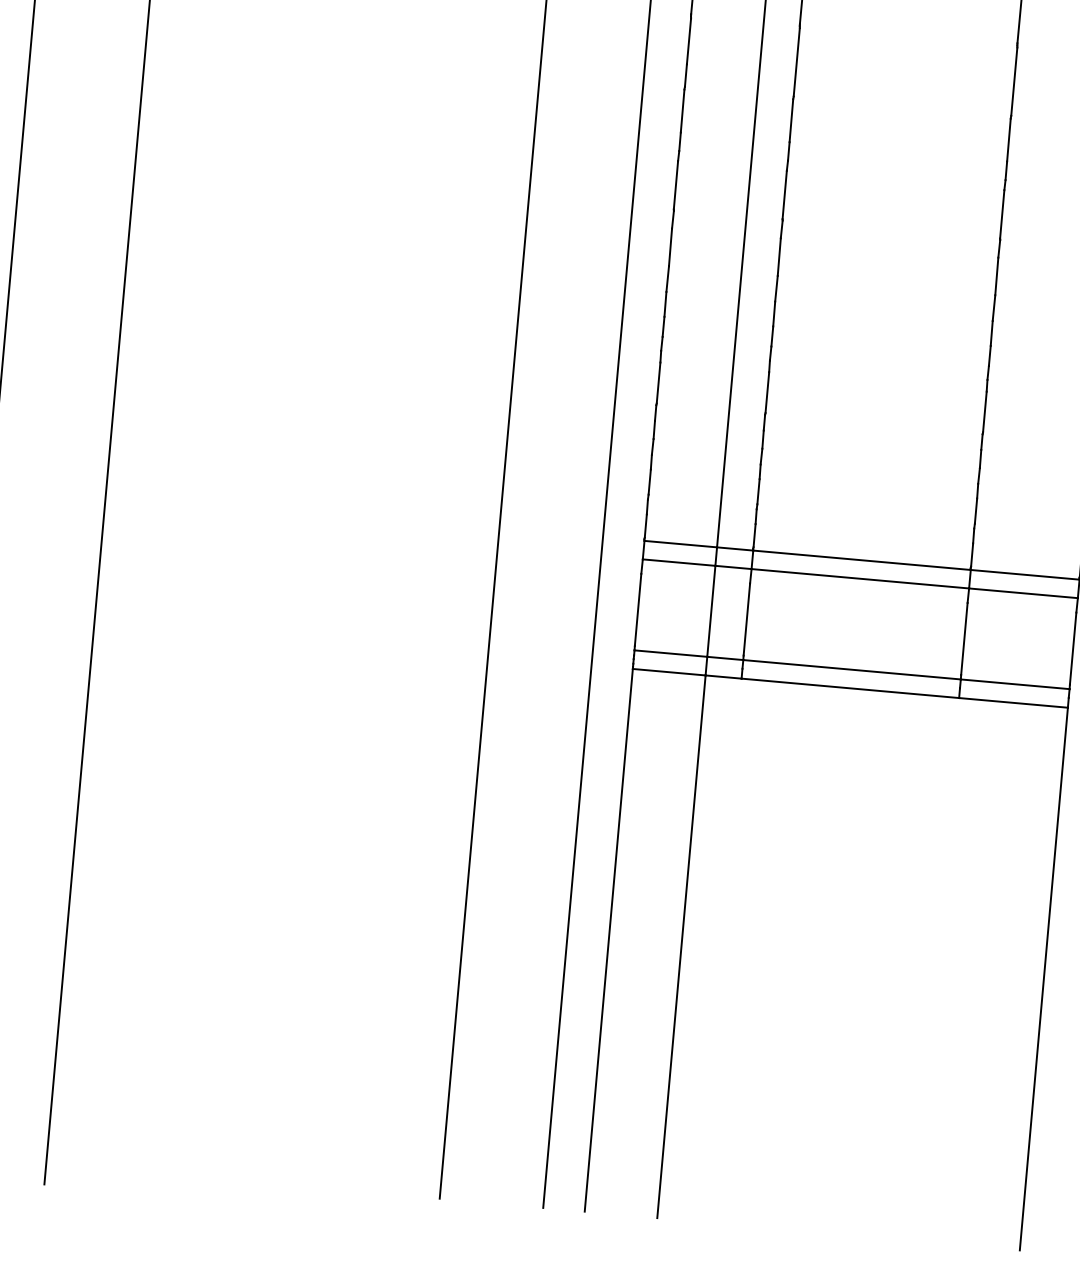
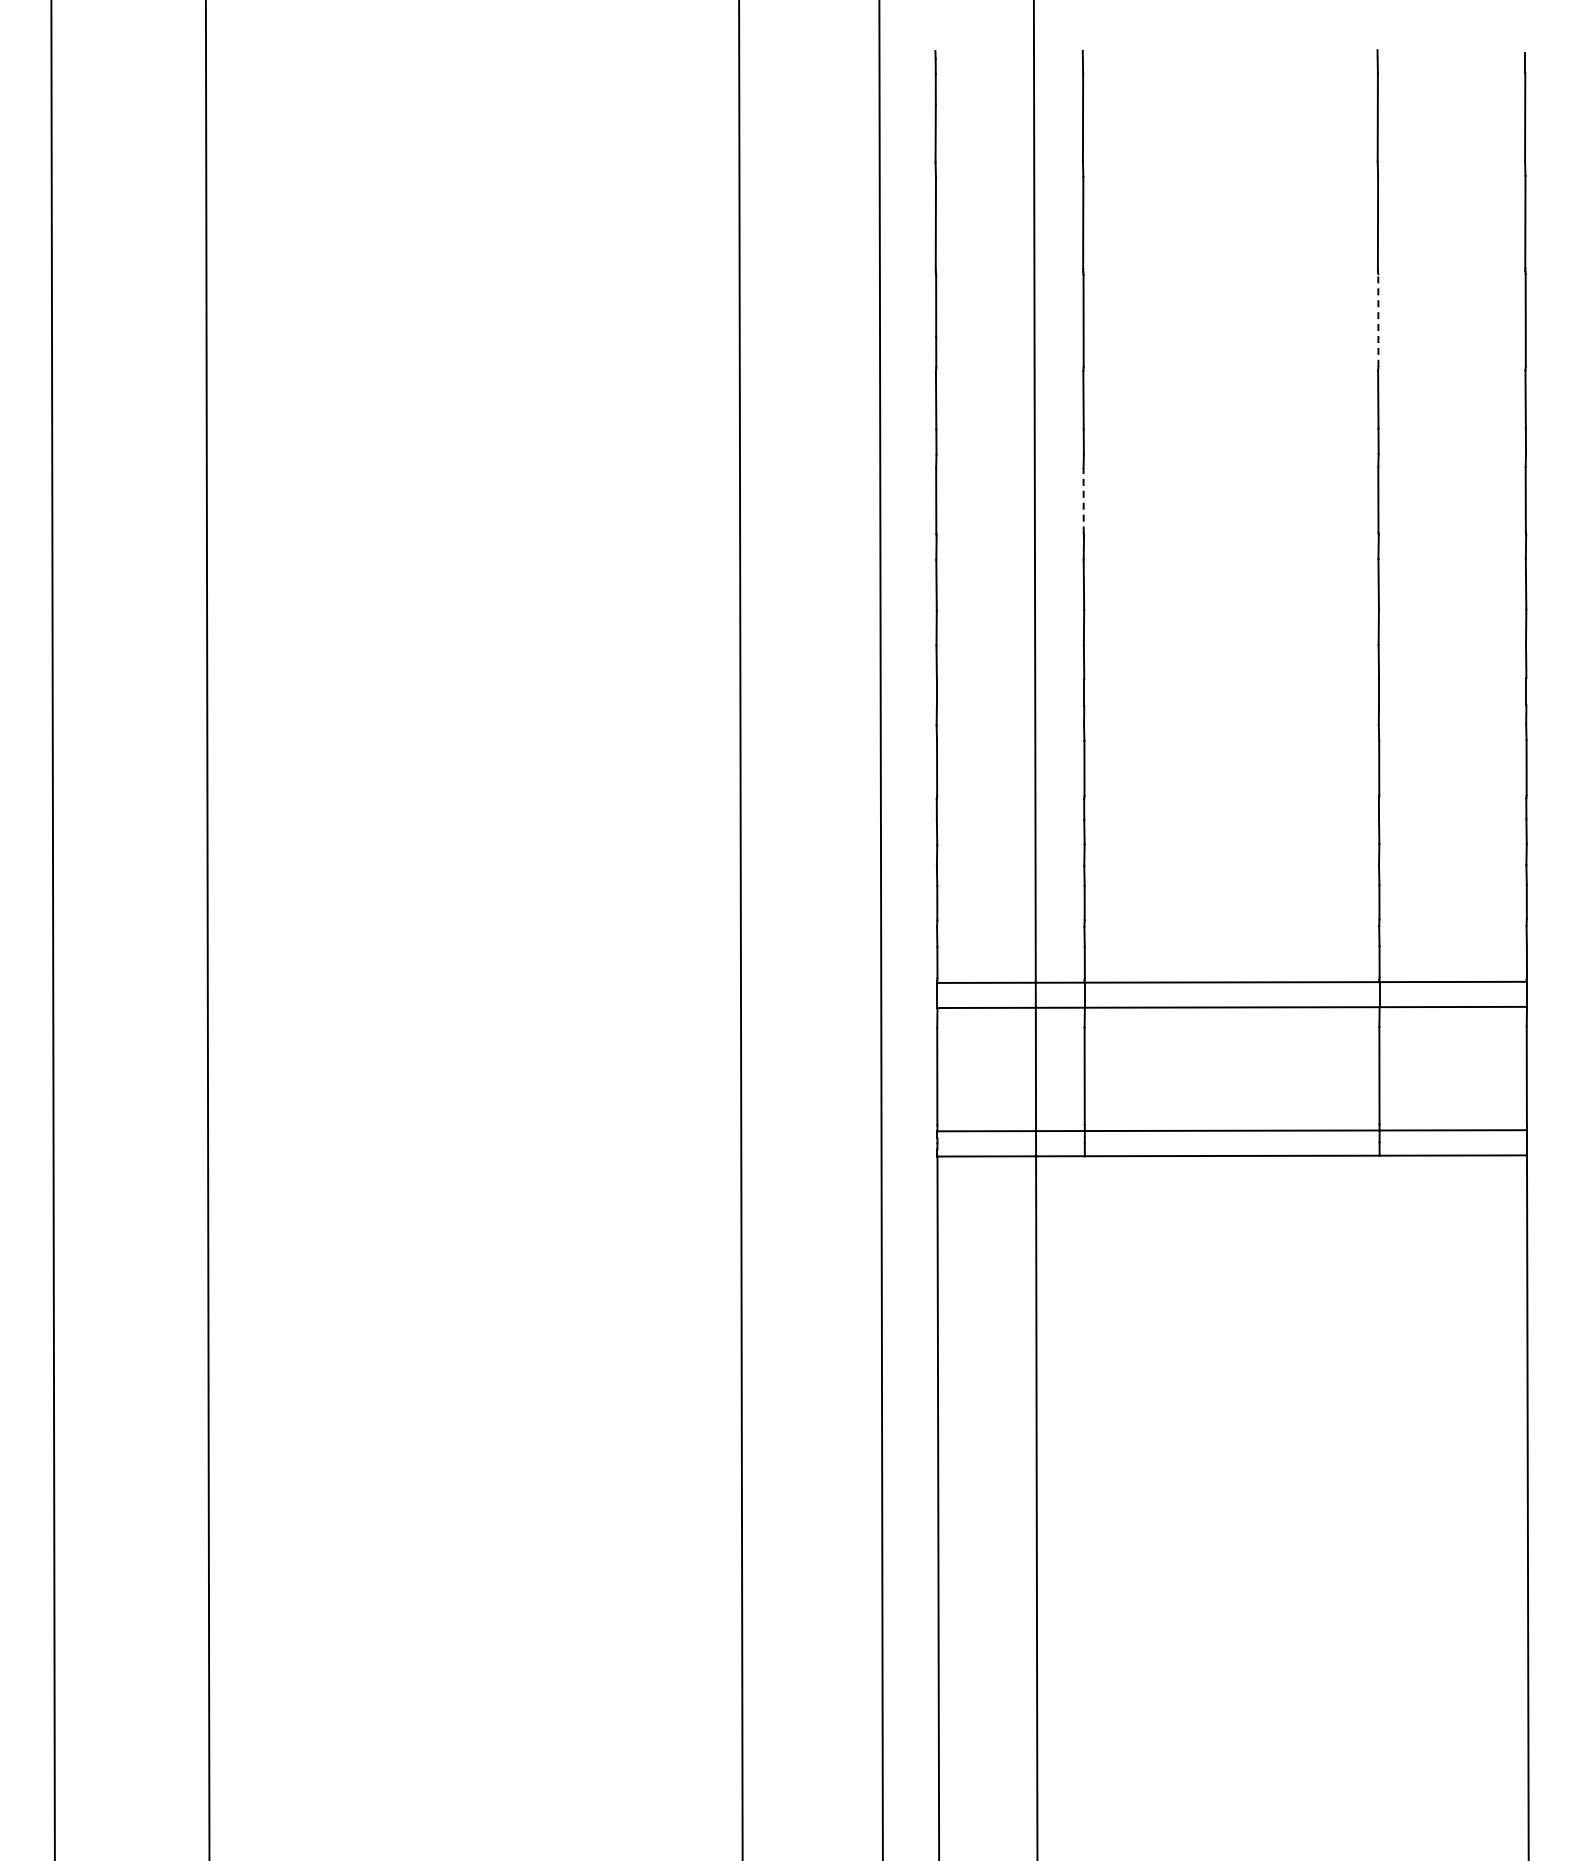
line: (1014, 80) -> (1378, 319), solid -> dashed
line: (784, 194) -> (1083, 500), solid -> dashed

